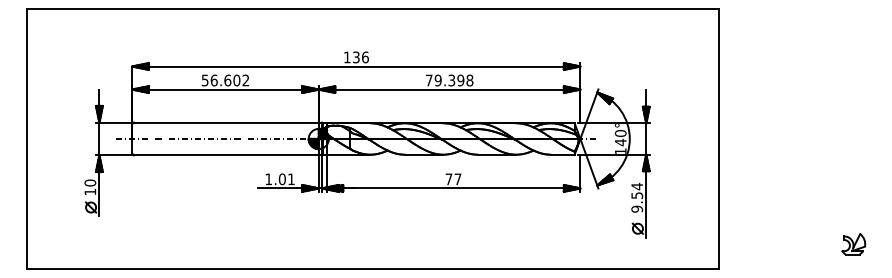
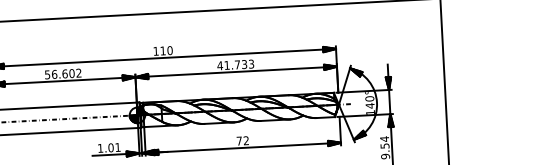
text: (360, 57) -> (166, 50), 136 -> 110
text: (449, 80) -> (235, 64), 79.398 -> 41.733
text: (457, 179) -> (245, 140), 77 -> 72

